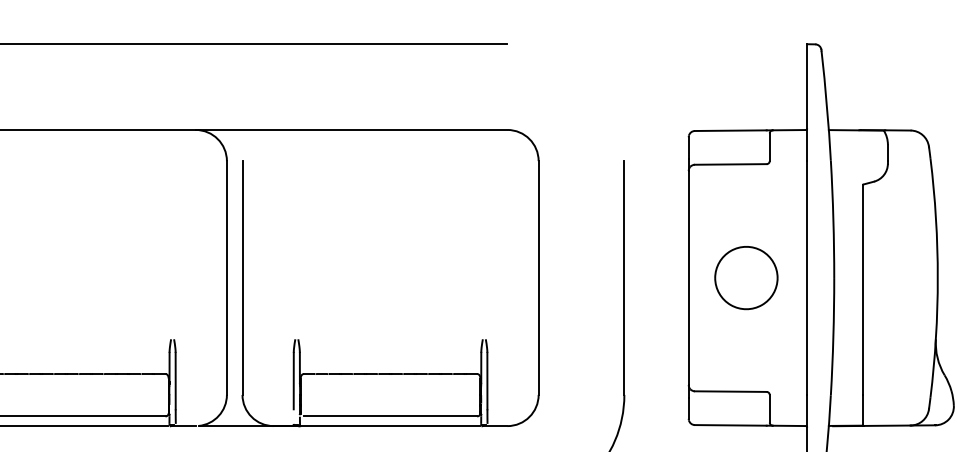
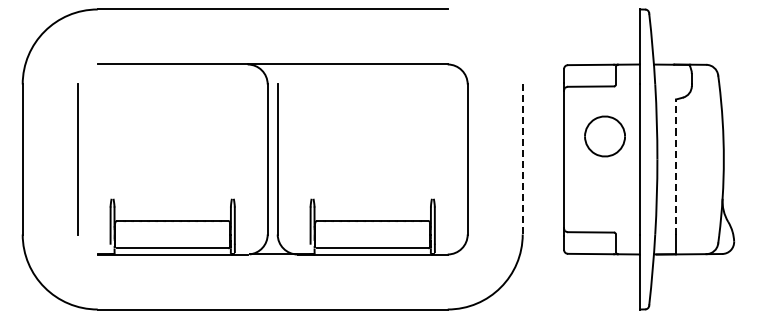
line: (624, 278) -> (522, 159), solid -> dashed
part: (745, 278) -> (604, 136), moved
line: (862, 288) -> (675, 166), solid -> dashed

